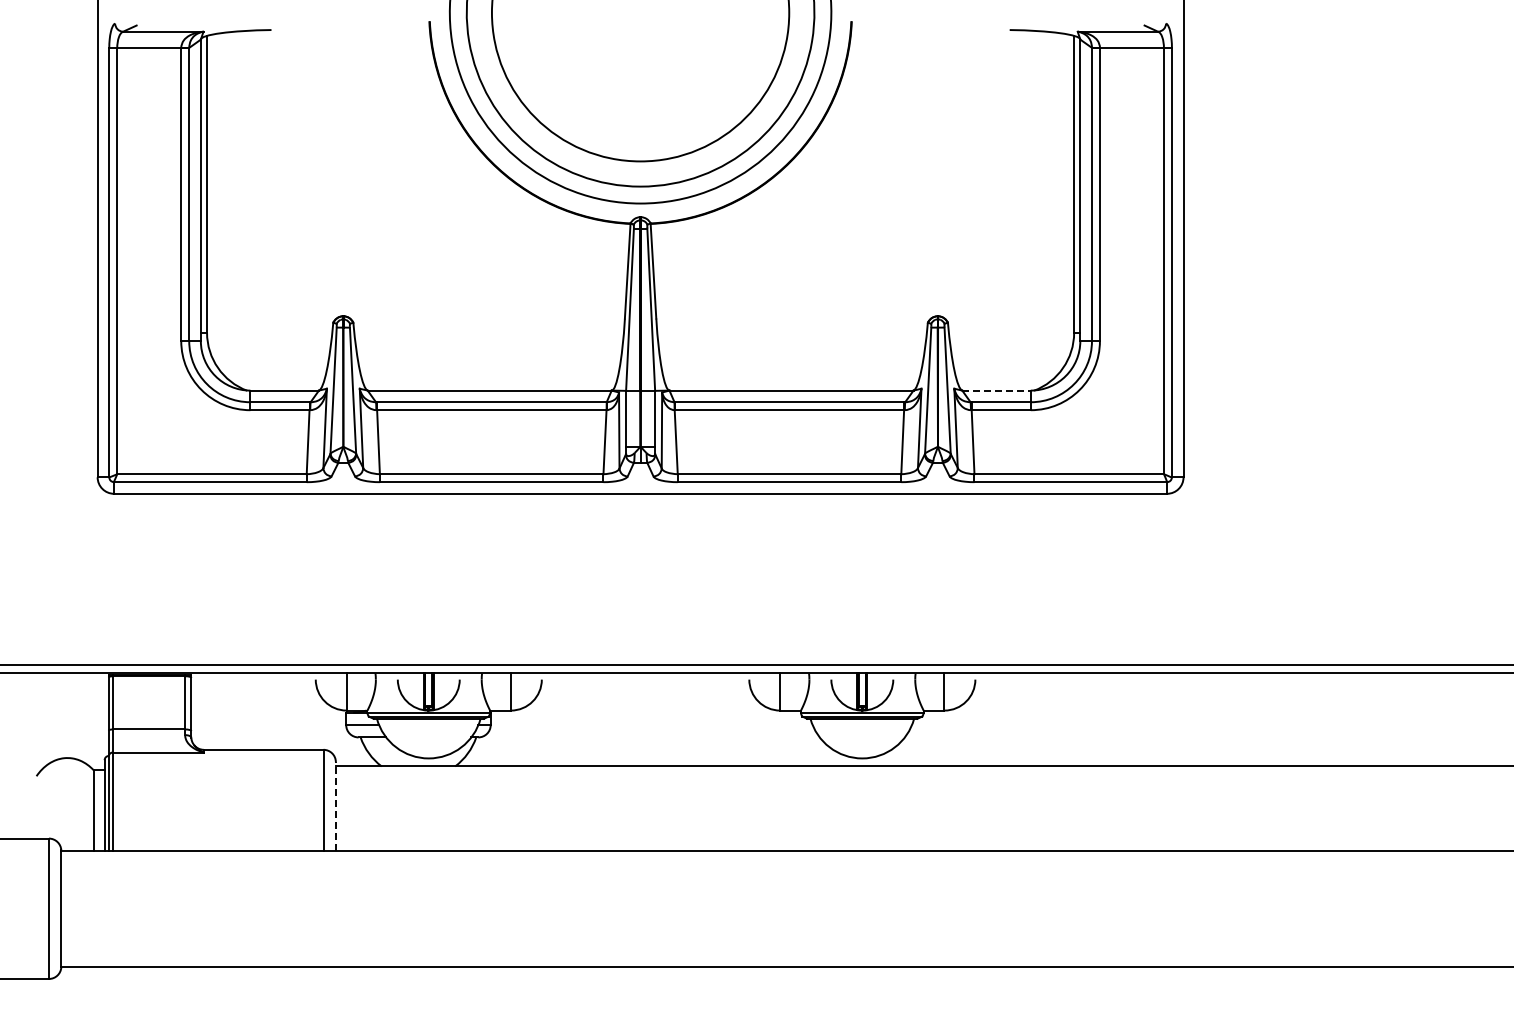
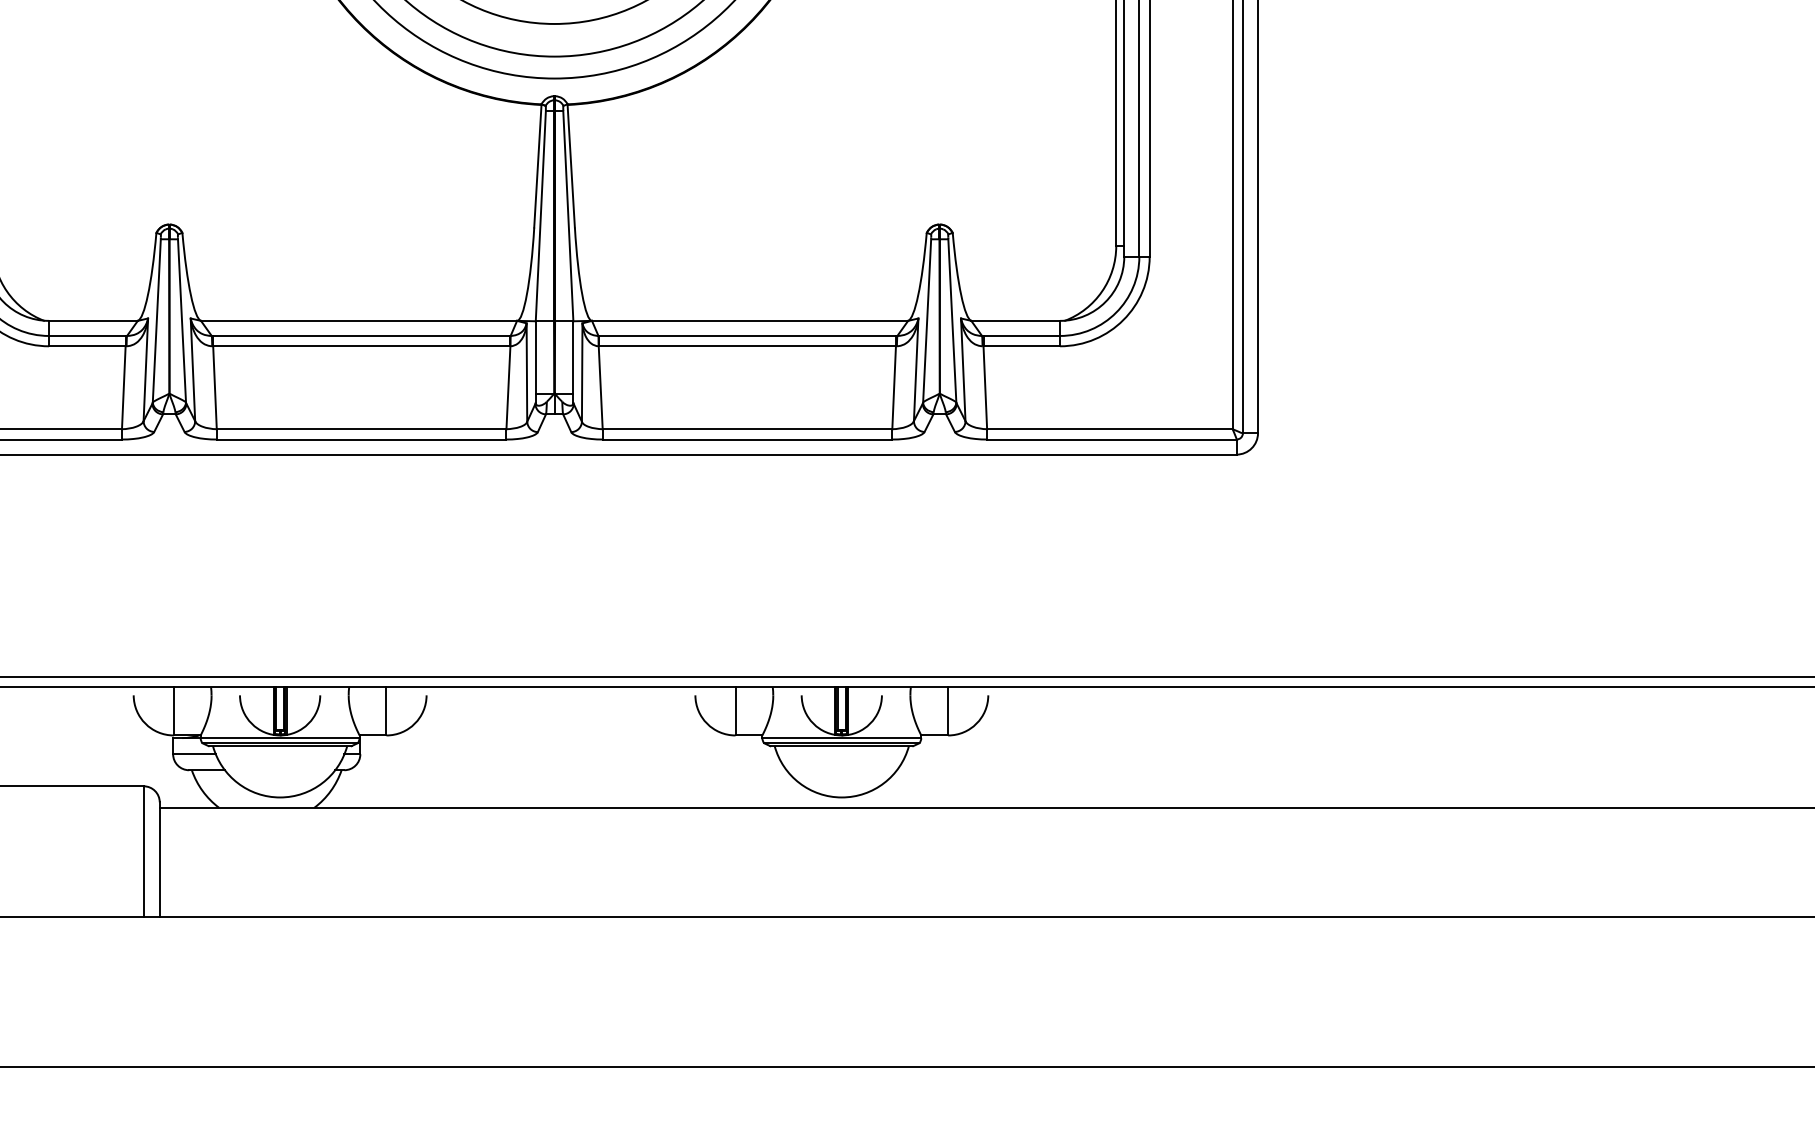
line: (997, 390) -> (1016, 320), dashed -> solid
line: (335, 806) -> (159, 859), dashed -> solid

